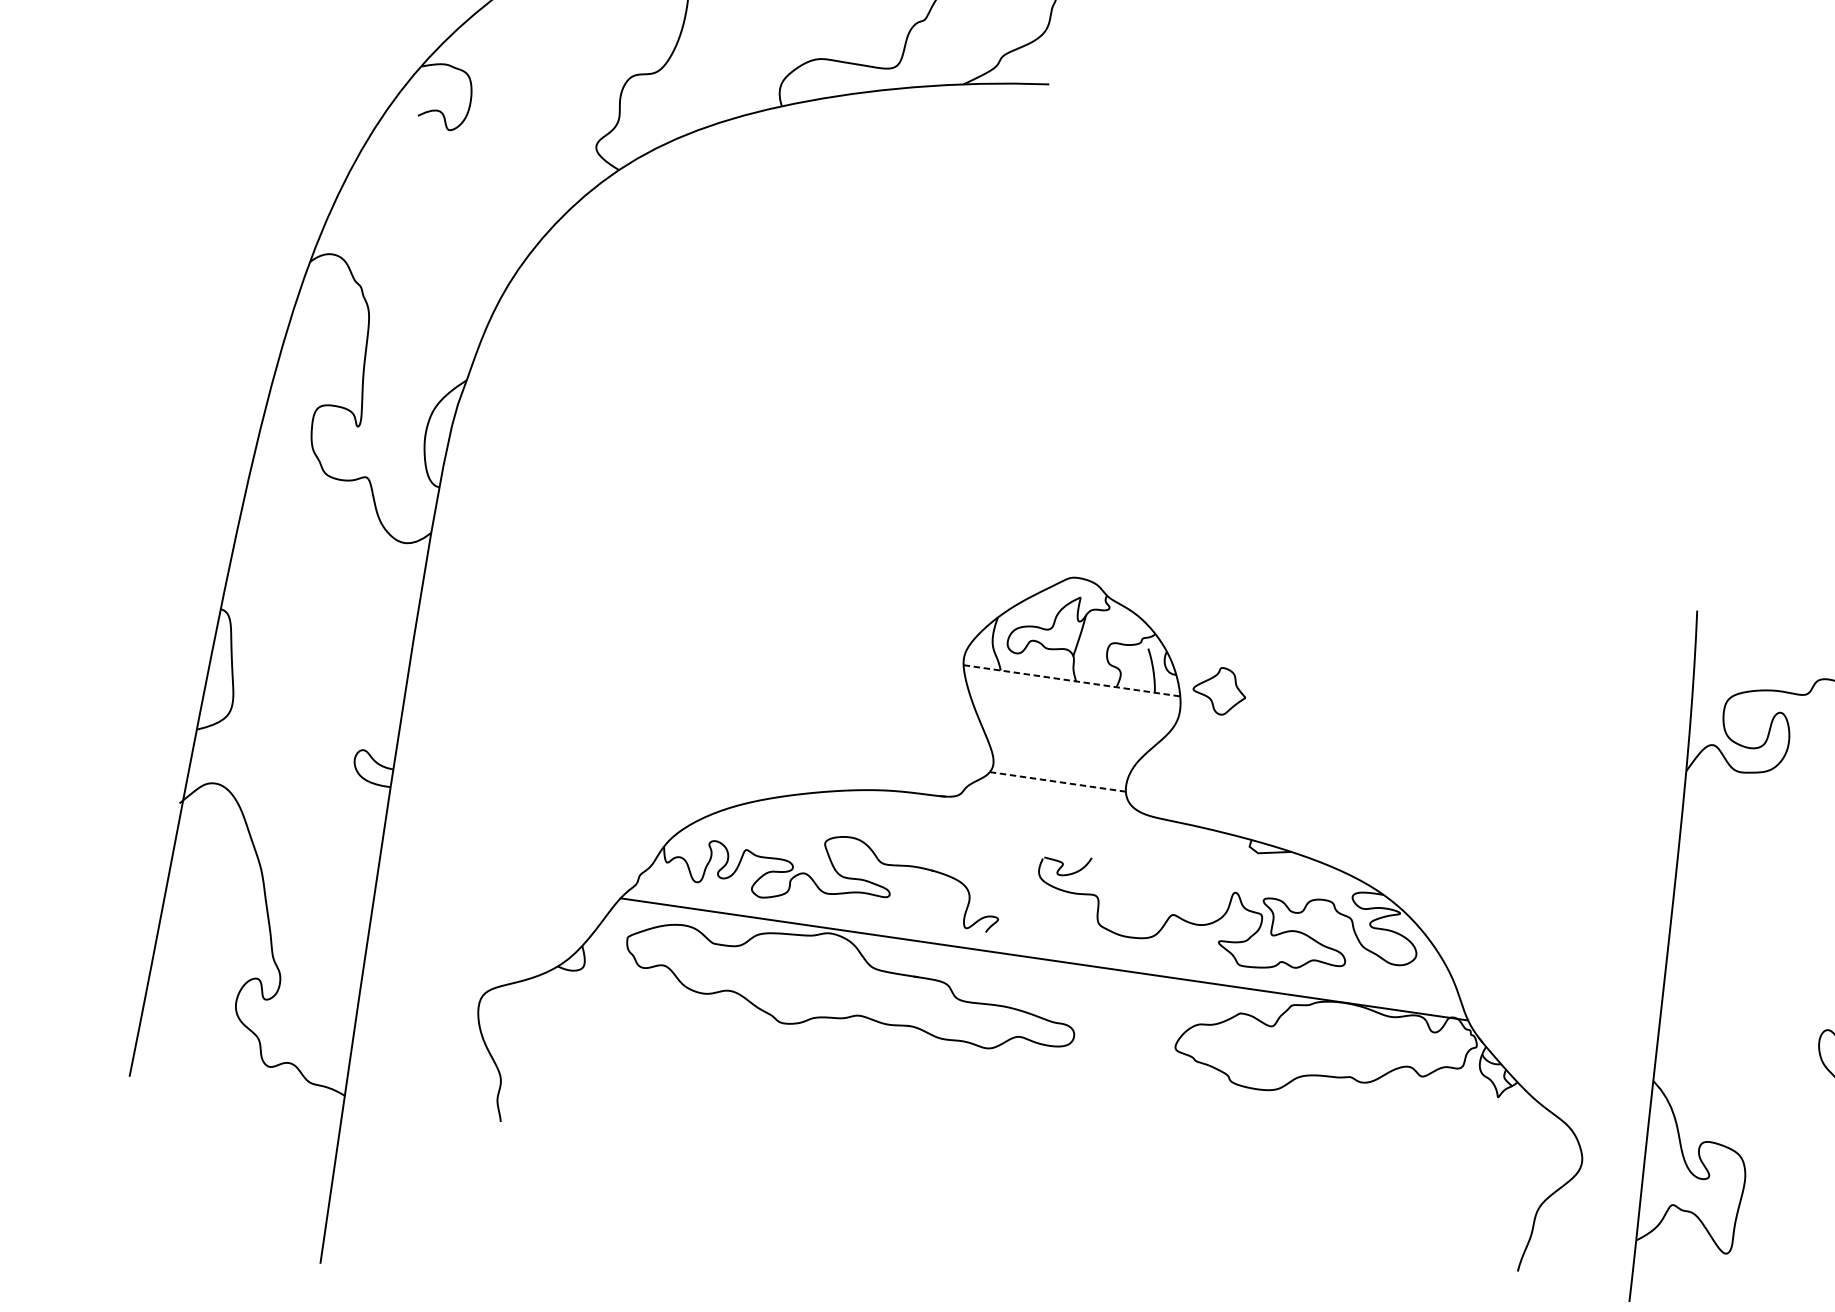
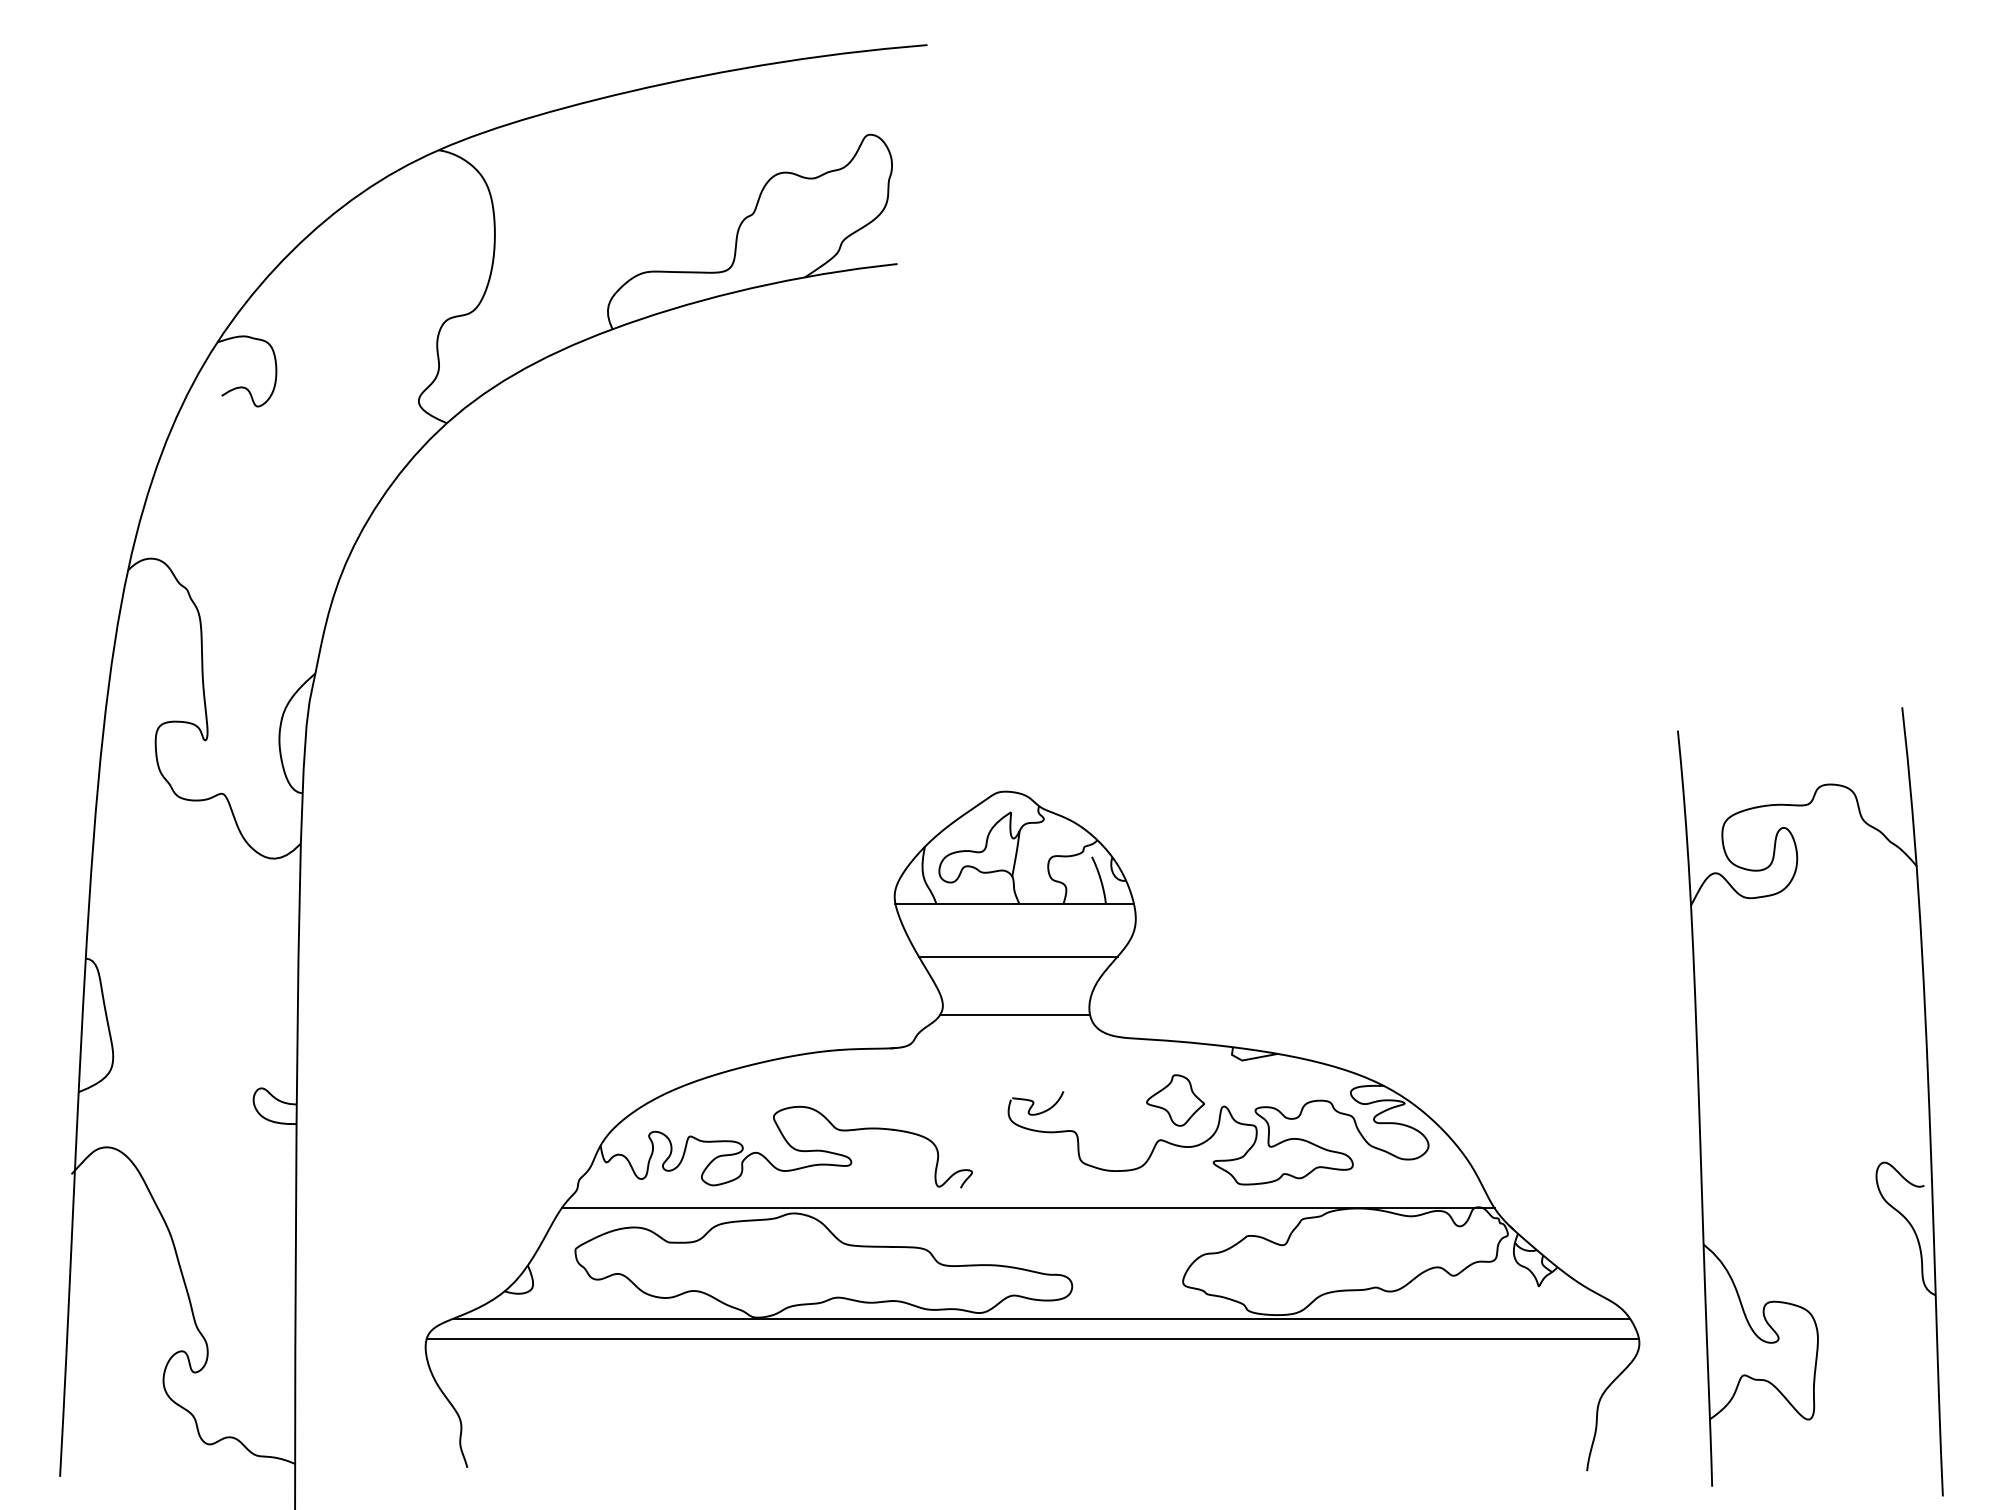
line: (1072, 680) -> (1015, 903), dashed -> solid
part: (1219, 690) -> (1175, 1100), moved
line: (1067, 729) -> (1017, 956), added
line: (1058, 781) -> (1015, 1014), dashed -> solid
line: (1042, 1061) -> (1041, 1318), added
line: (1031, 1078) -> (1032, 1338), added

